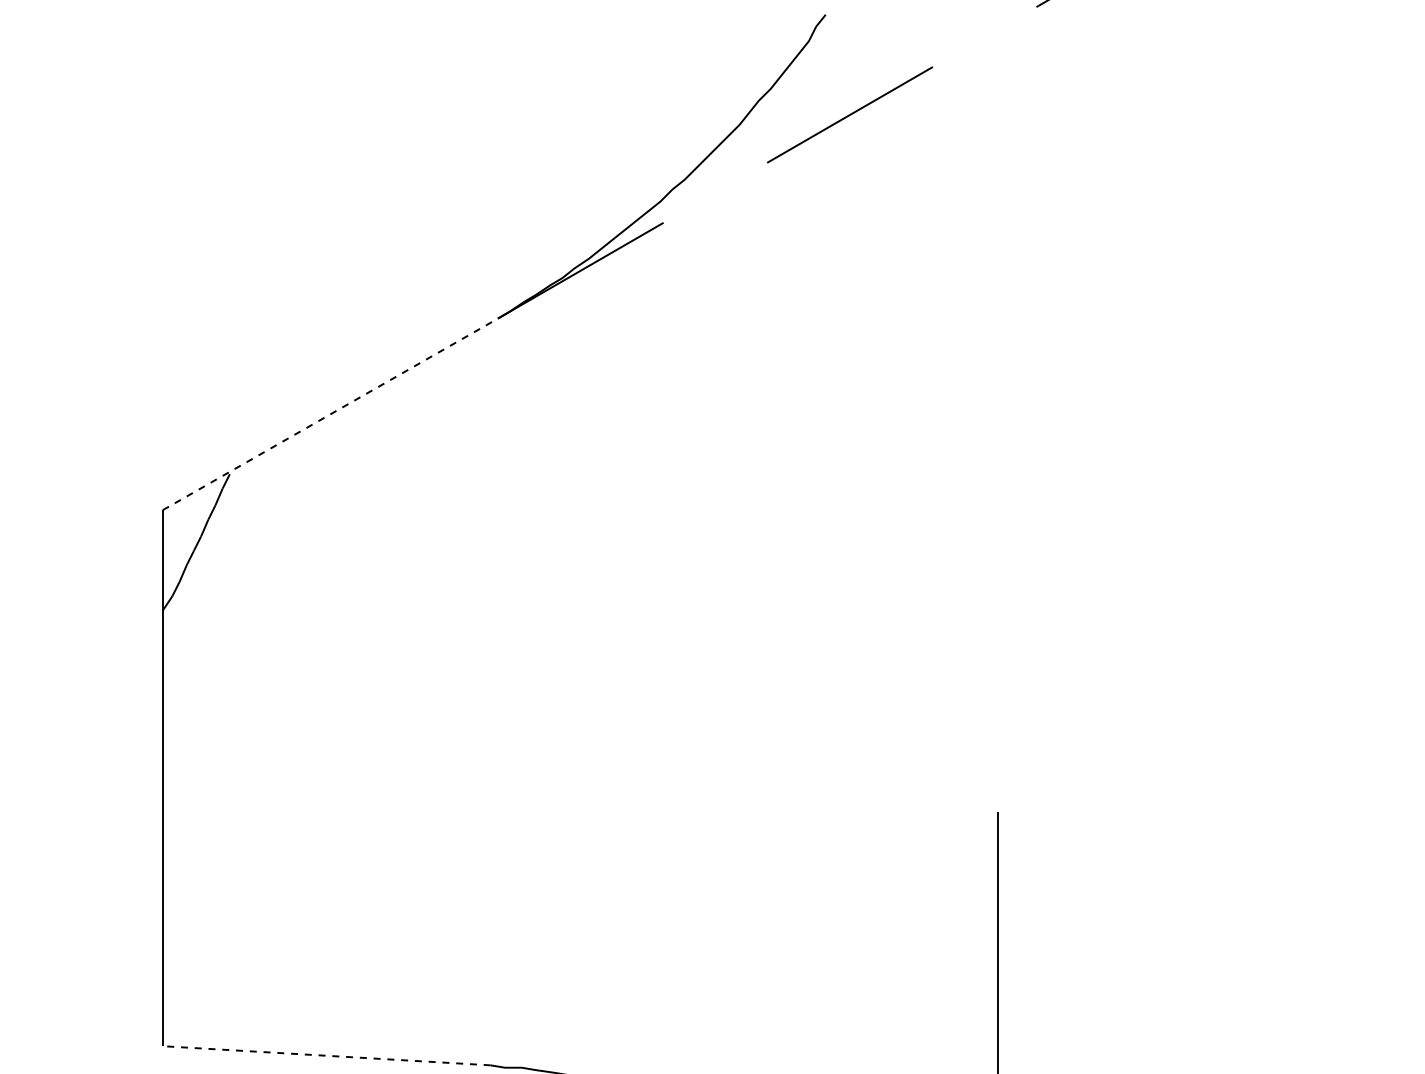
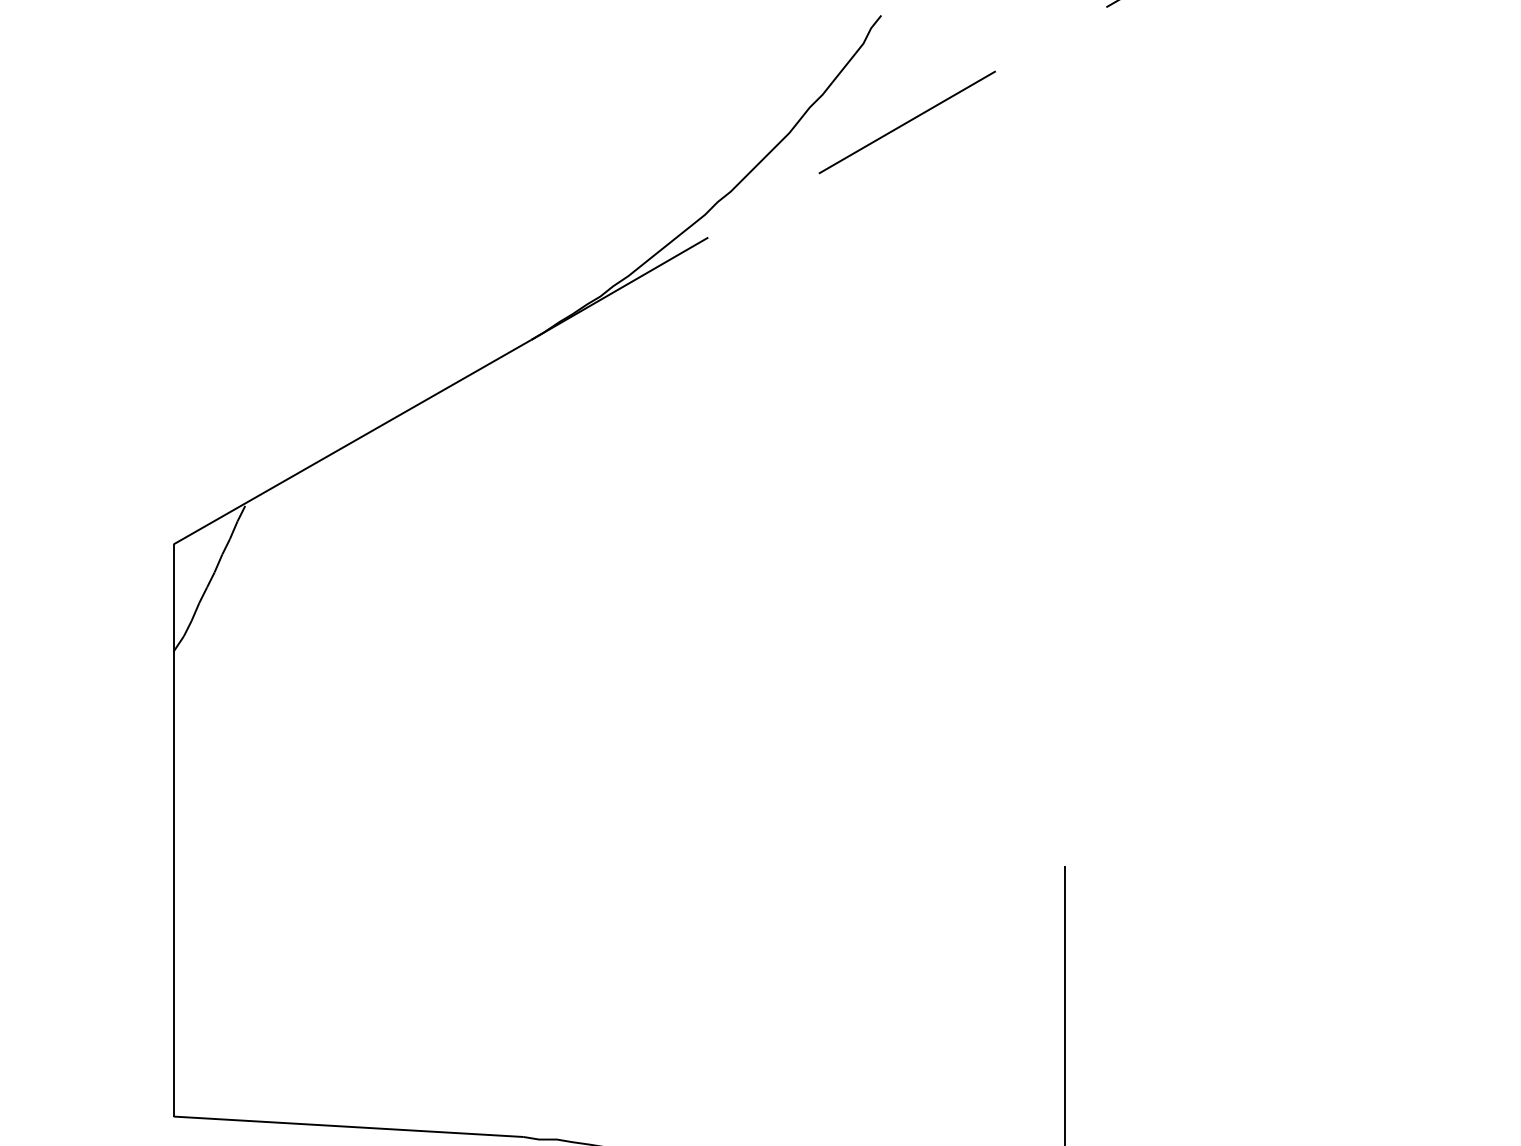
line: (330, 414) -> (352, 442), dashed -> solid
line: (326, 1055) -> (348, 1126), dashed -> solid

